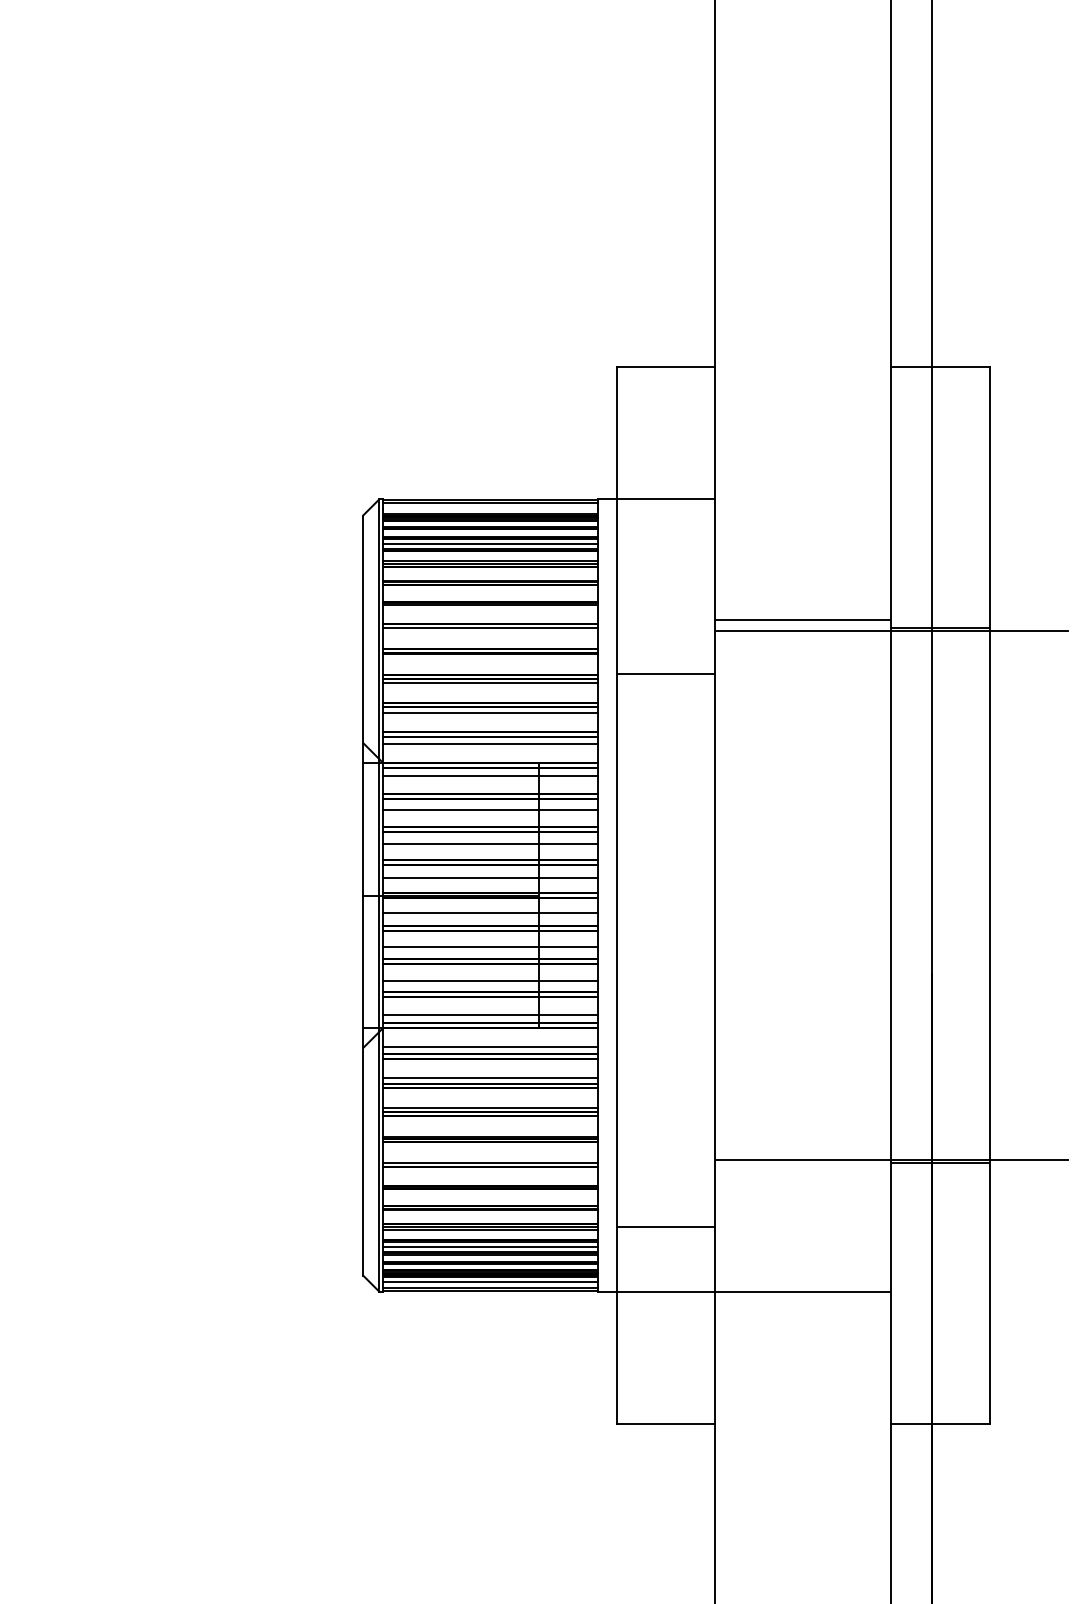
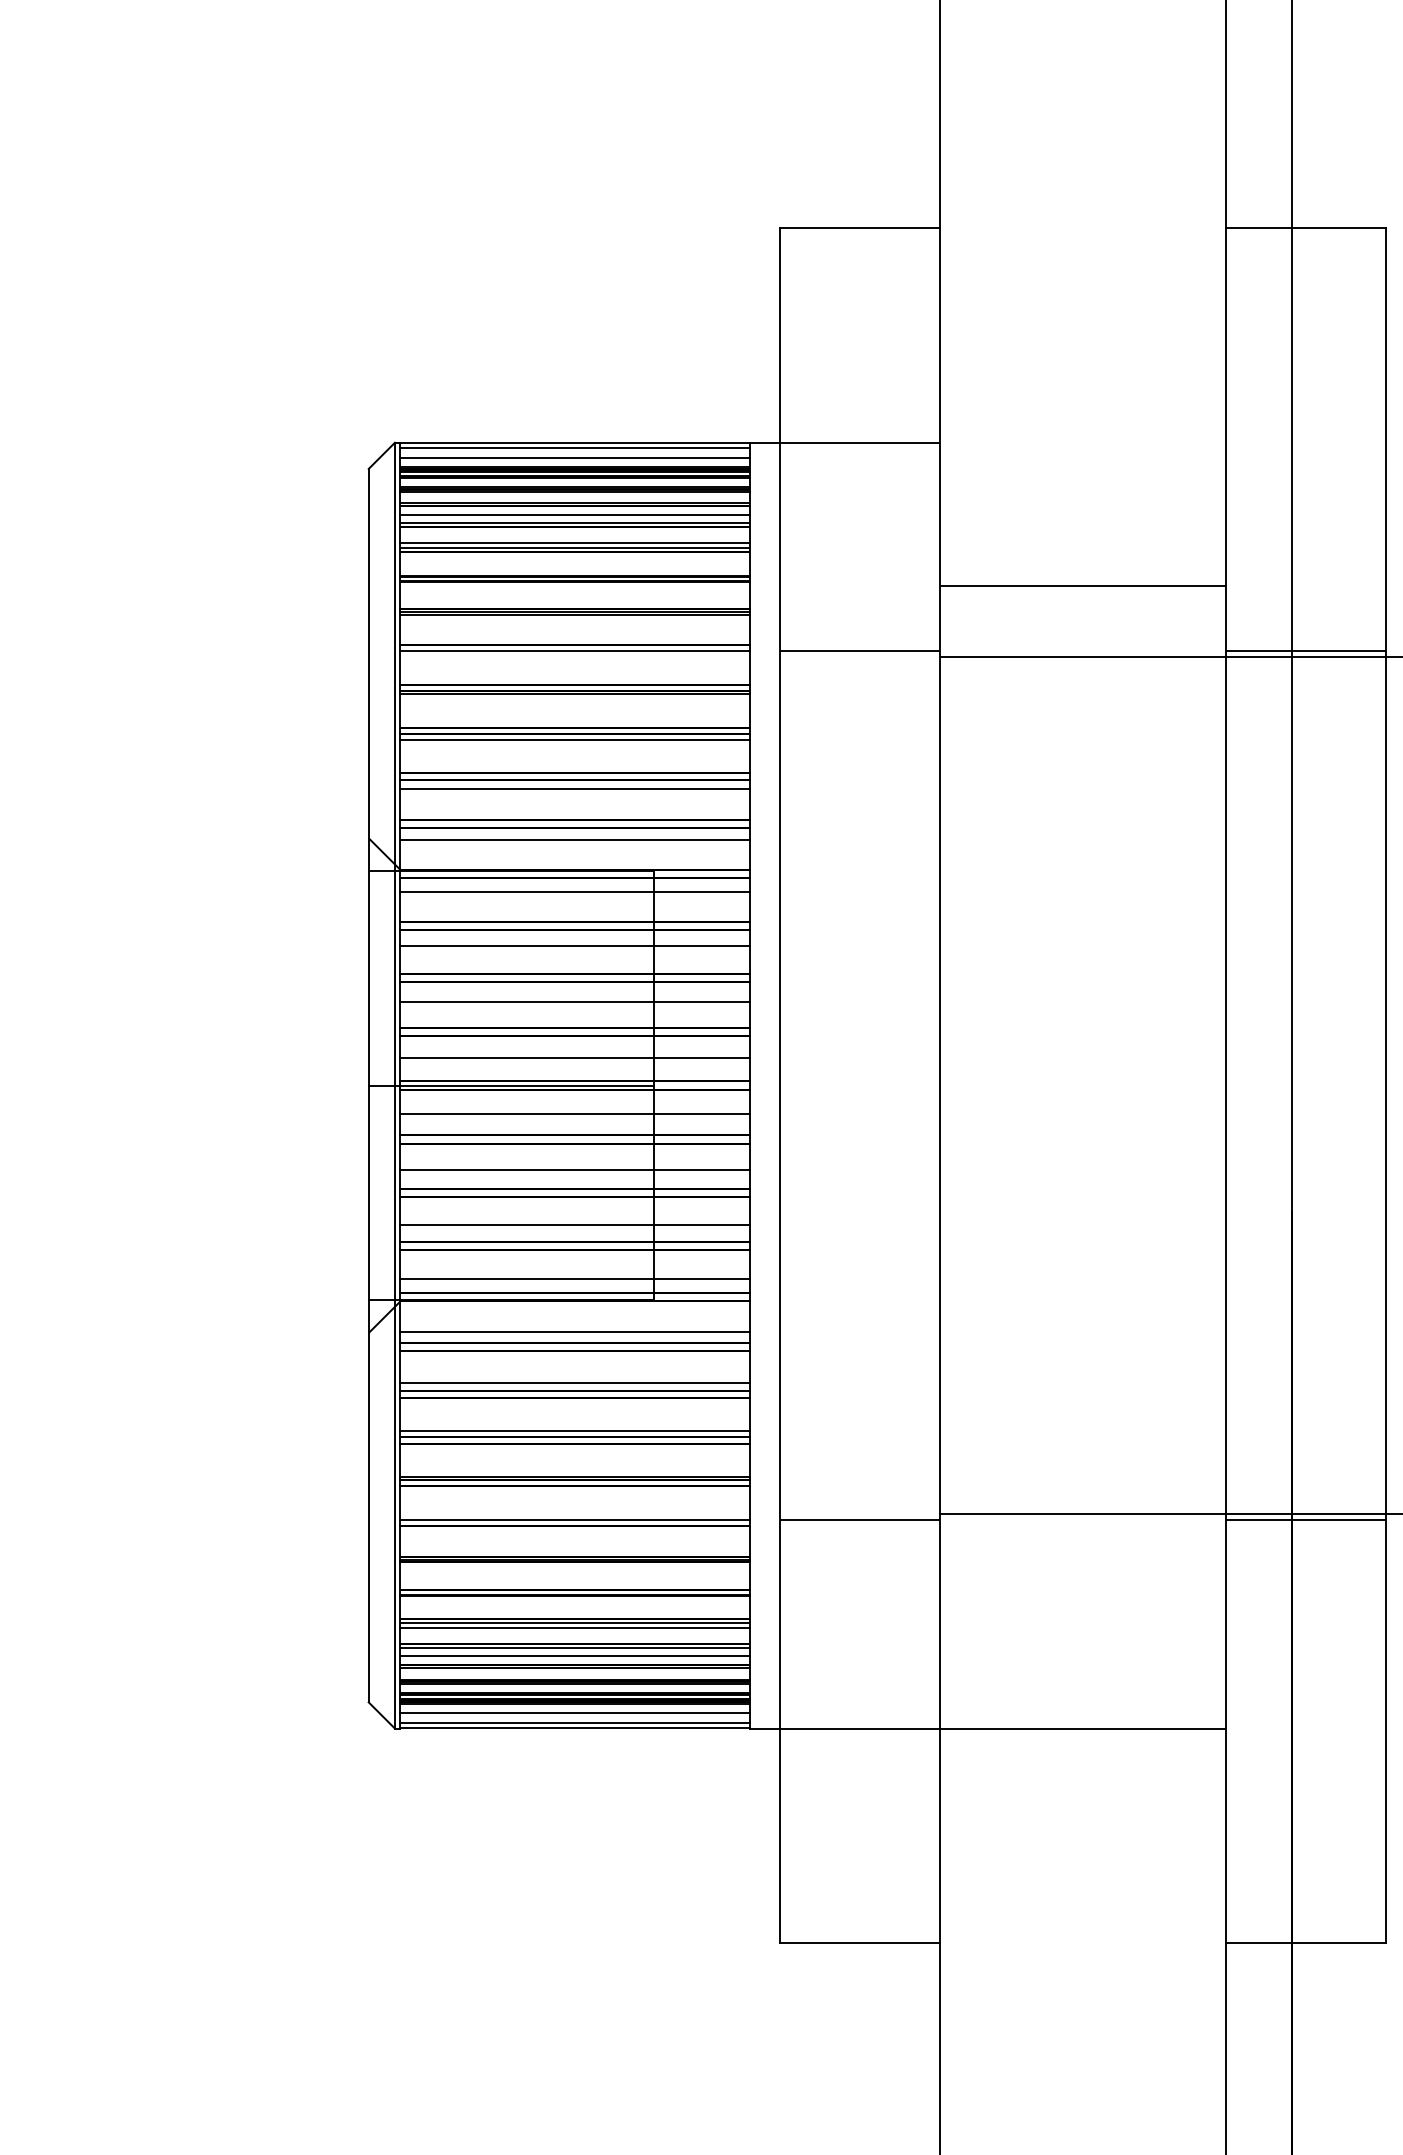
line: (489, 508) -> (573, 457), added
line: (803, 620) -> (1083, 585), moved
line: (665, 673) -> (859, 650), moved
line: (665, 1227) -> (859, 1520), moved

